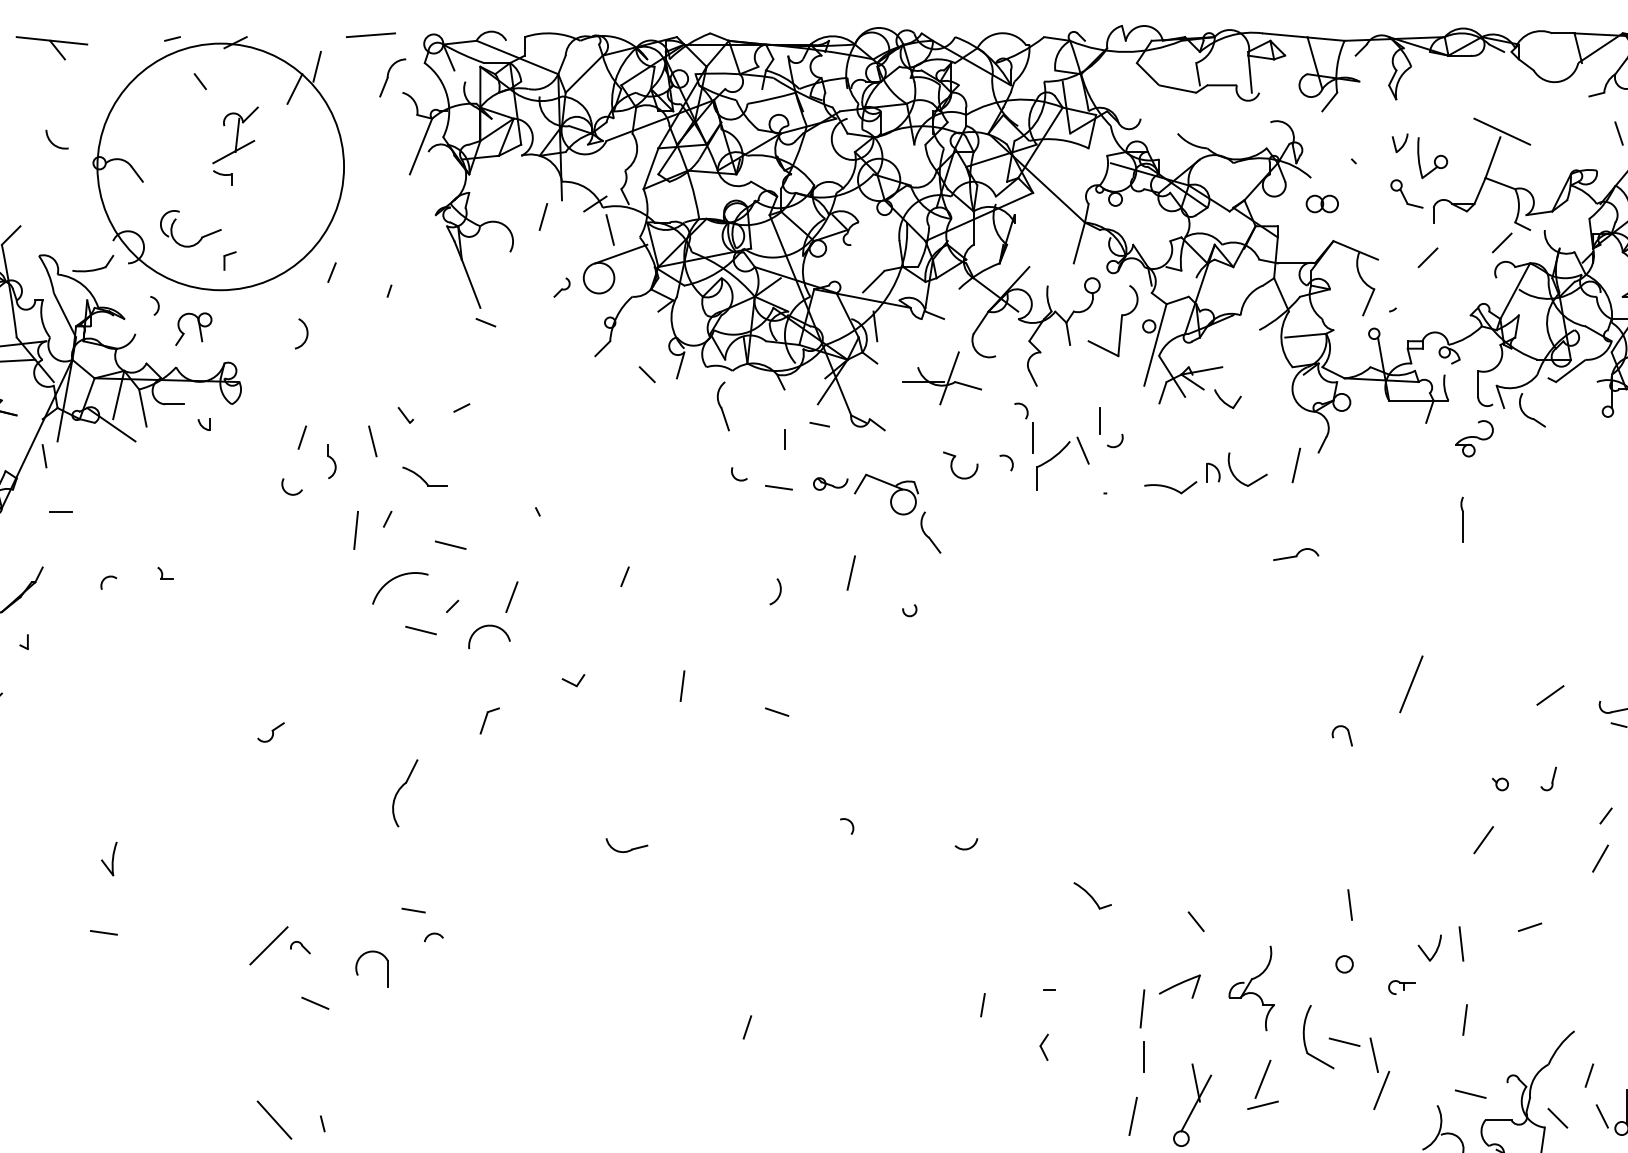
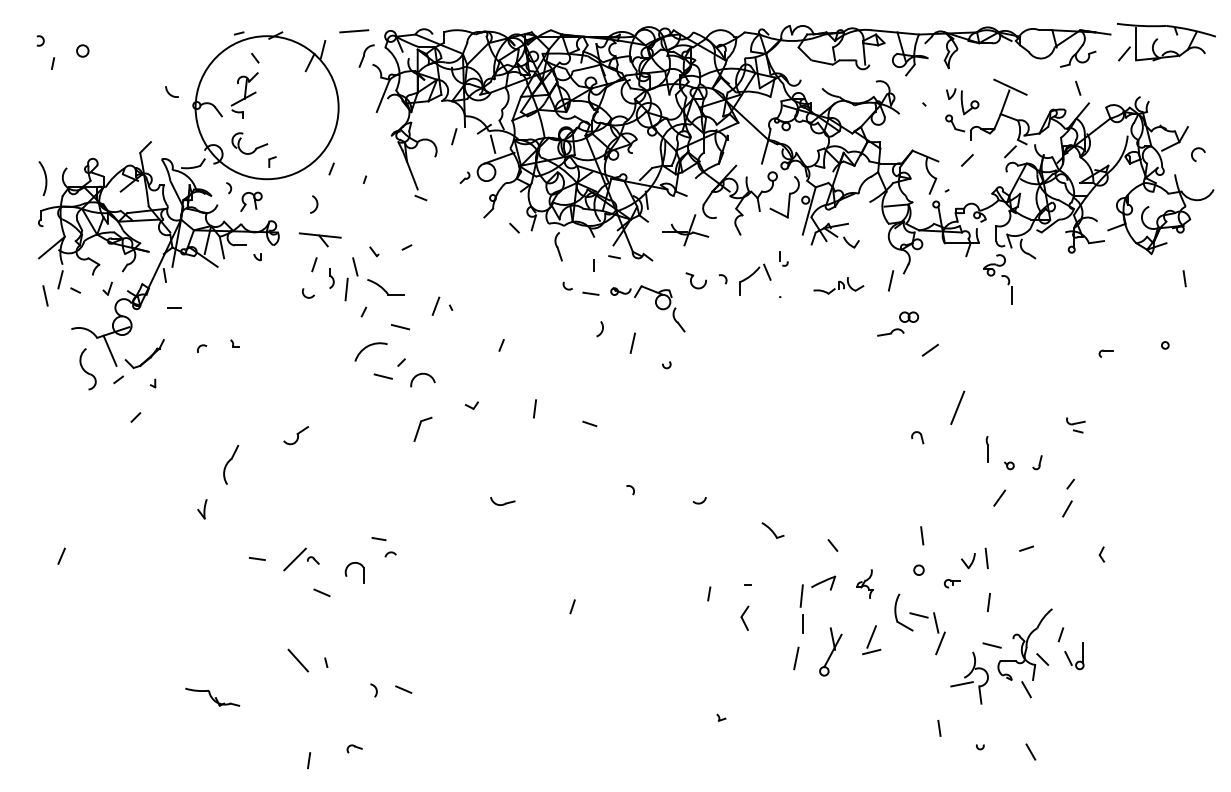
part: (50, 47) -> (319, 239), moved
part: (235, 145) -> (244, 95), moved
part: (1323, 202) -> (909, 316), moved
part: (1023, 426) -> (1006, 289), moved
part: (1110, 428) -> (783, 259), size x0.6
part: (1205, 473) -> (838, 285), size x0.7
part: (424, 476) -> (385, 287), size x1.4
part: (1460, 520) -> (986, 449), moved
line: (355, 530) -> (346, 289), moved
arc: (778, 592) -> (601, 329), moved
line: (511, 595) -> (435, 305), moved
line: (1548, 694) -> (929, 349), moved
part: (490, 719) -> (423, 428), size x1.6
part: (271, 732) -> (296, 435), size x1.6
part: (405, 792) -> (231, 464), moved
line: (102, 932) -> (256, 558), moved
part: (1250, 987) -> (864, 583), size x0.6
part: (1043, 1047) -> (744, 618), size x1.6

